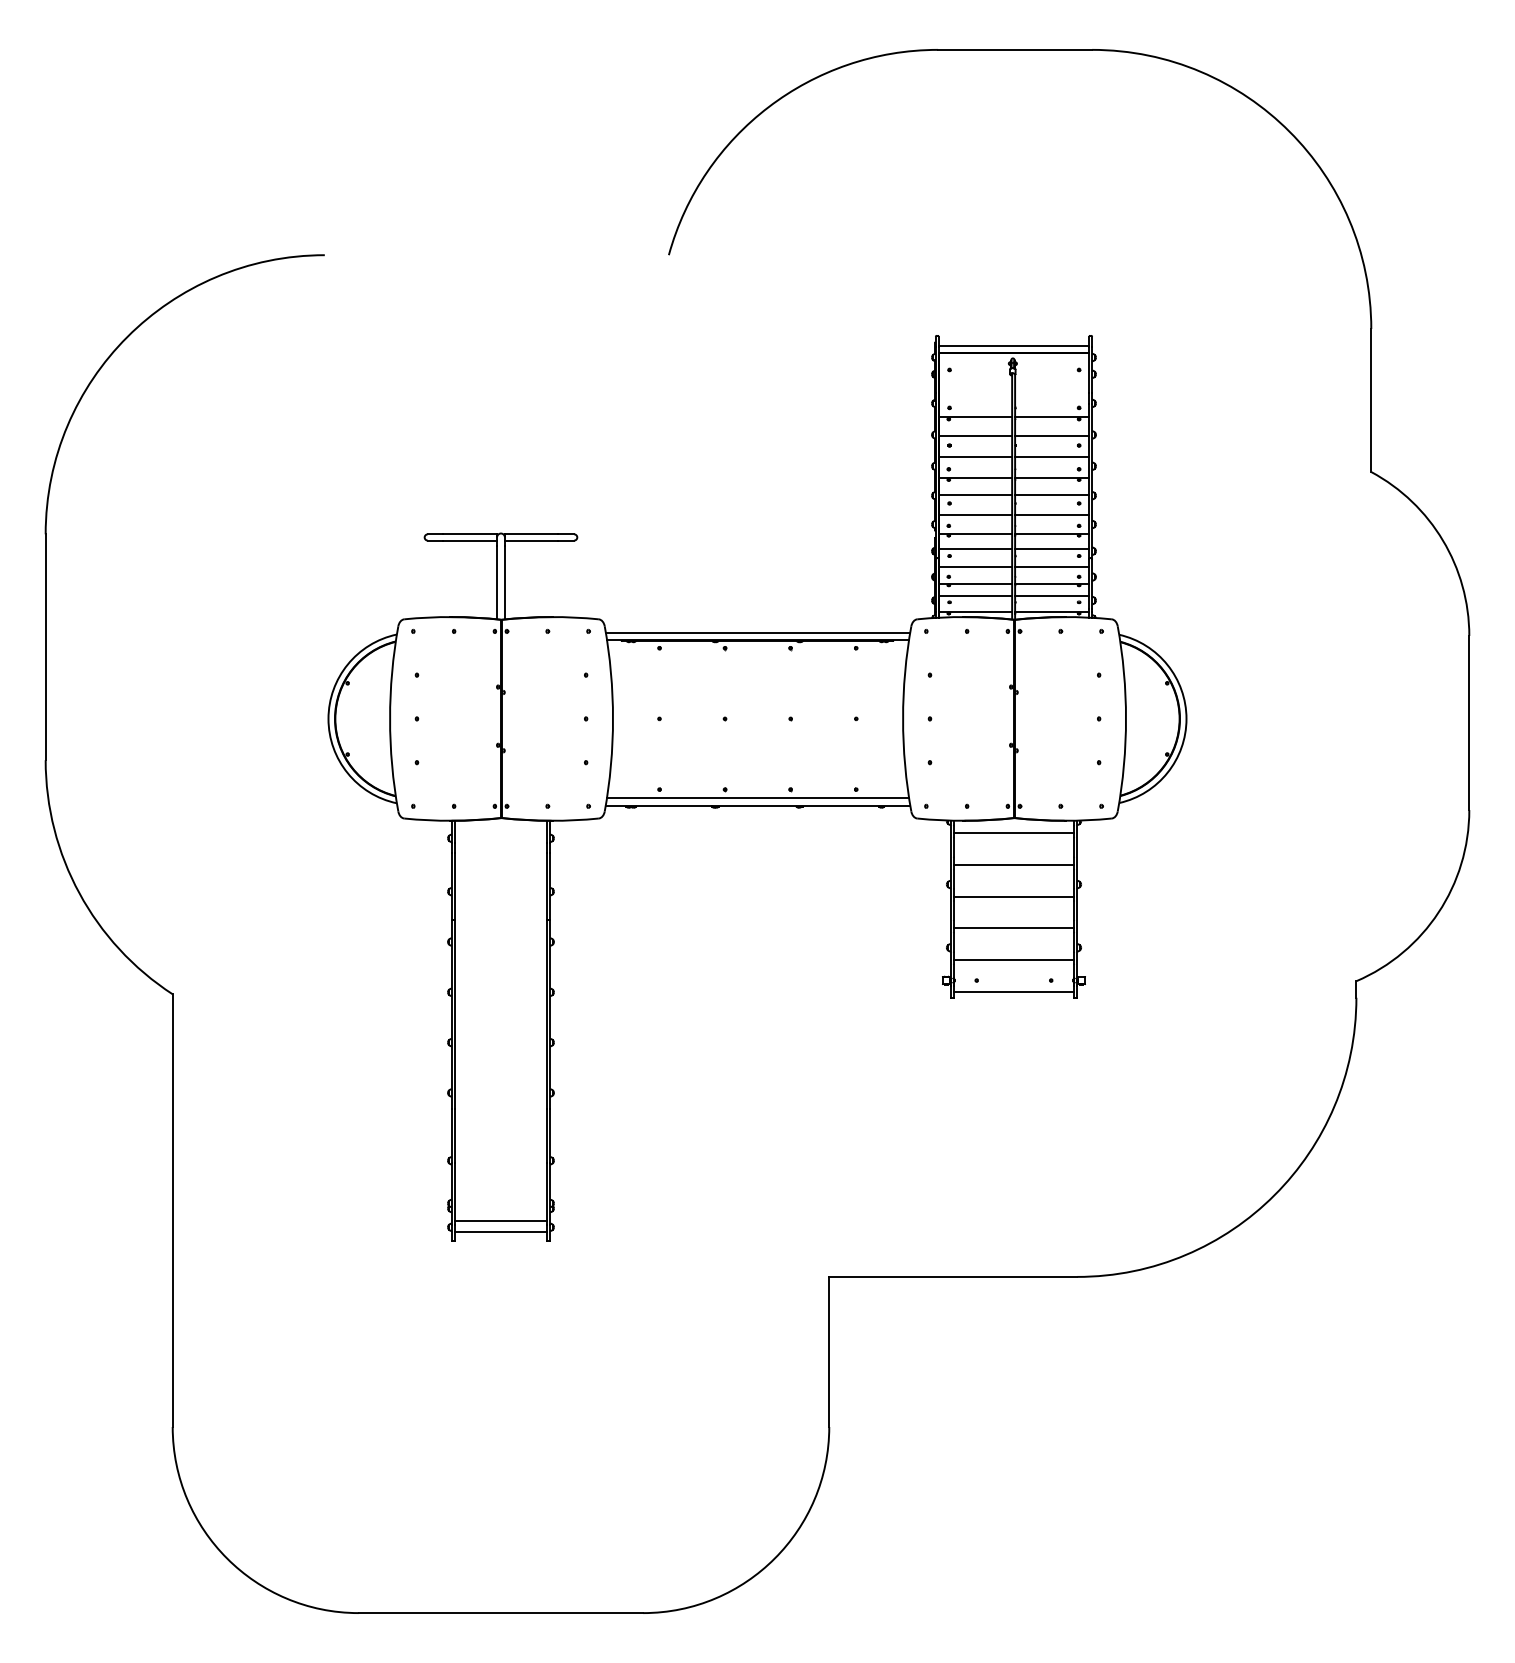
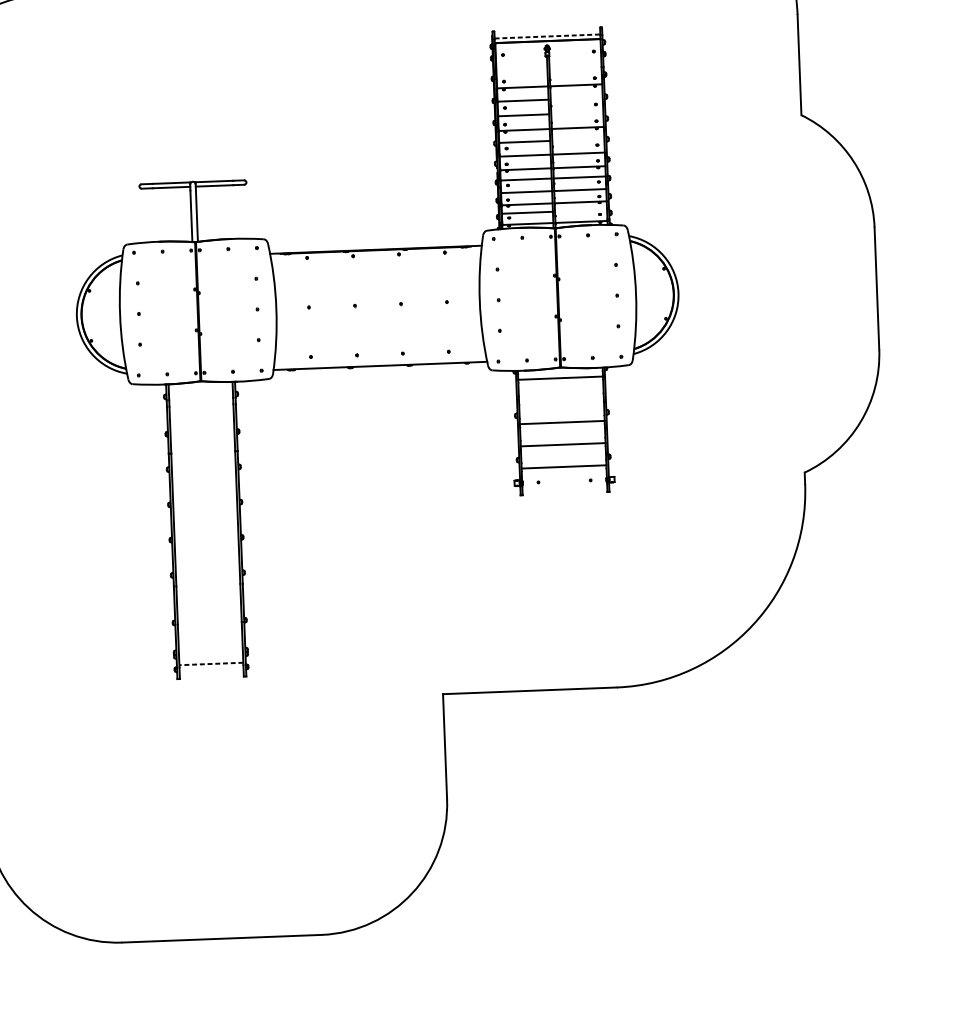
line: (1014, 346) -> (547, 36), solid -> dashed
line: (1052, 436) -> (576, 98), removed
line: (1052, 457) -> (577, 113), removed
line: (1052, 494) -> (578, 139), removed
line: (1052, 596) -> (581, 211), removed
line: (757, 632) -> (375, 244), removed
line: (757, 798) -> (379, 360), removed
line: (1013, 865) -> (561, 400), removed
line: (1013, 991) -> (564, 489), removed
line: (500, 1221) -> (211, 664), solid -> dashed
line: (500, 1231) -> (211, 671), removed

